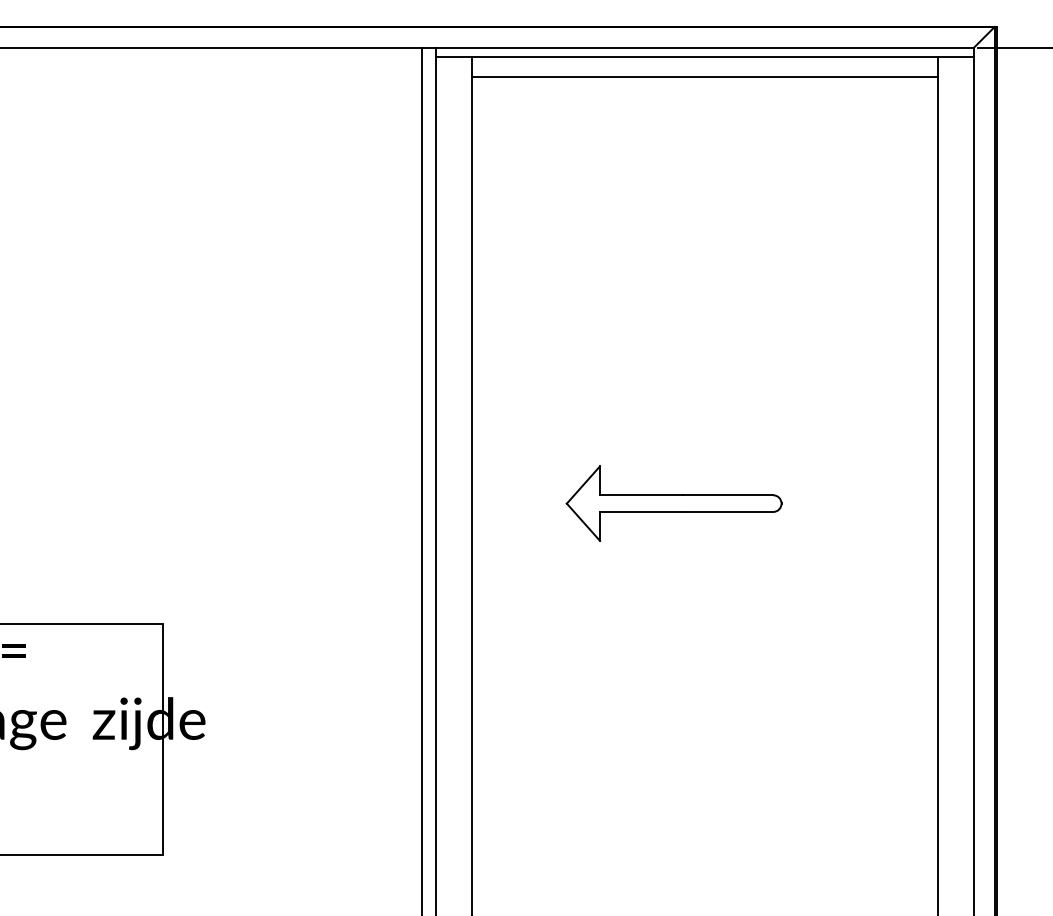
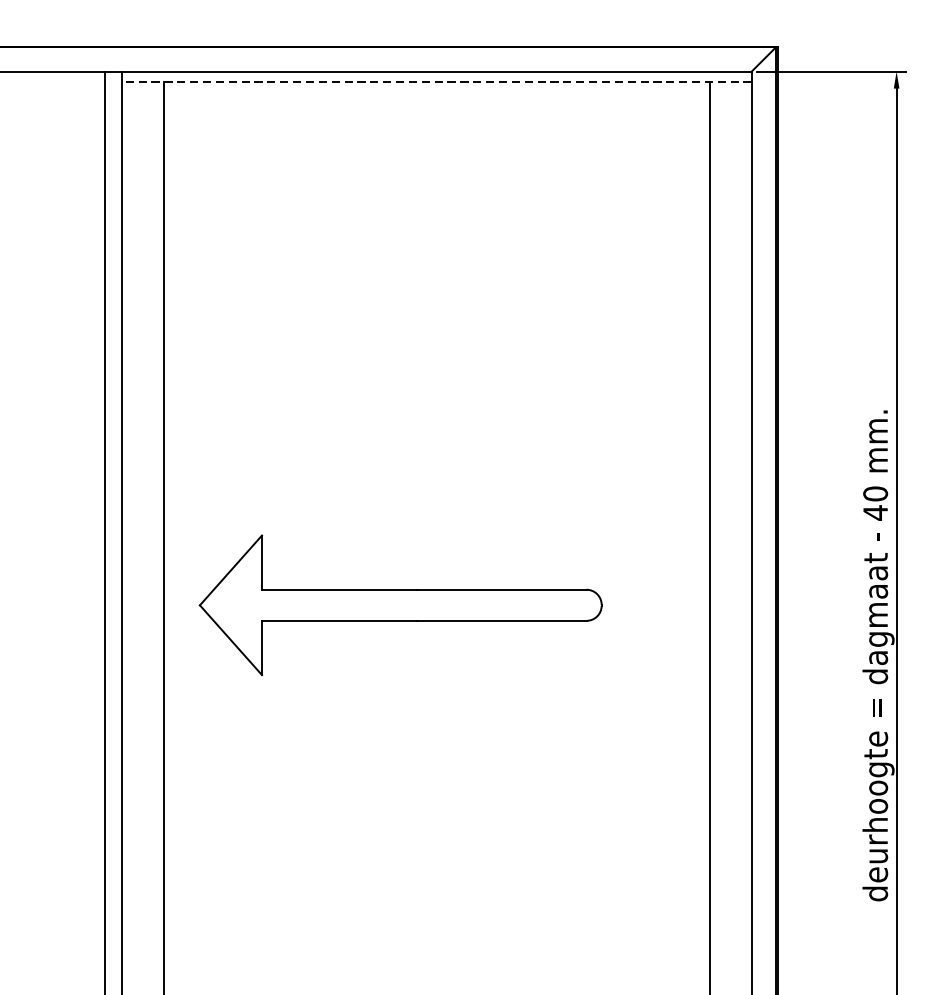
line: (705, 56) -> (437, 82), solid -> dashed
line: (705, 77) -> (437, 106), removed
part: (673, 503) -> (399, 605), size x1.6

